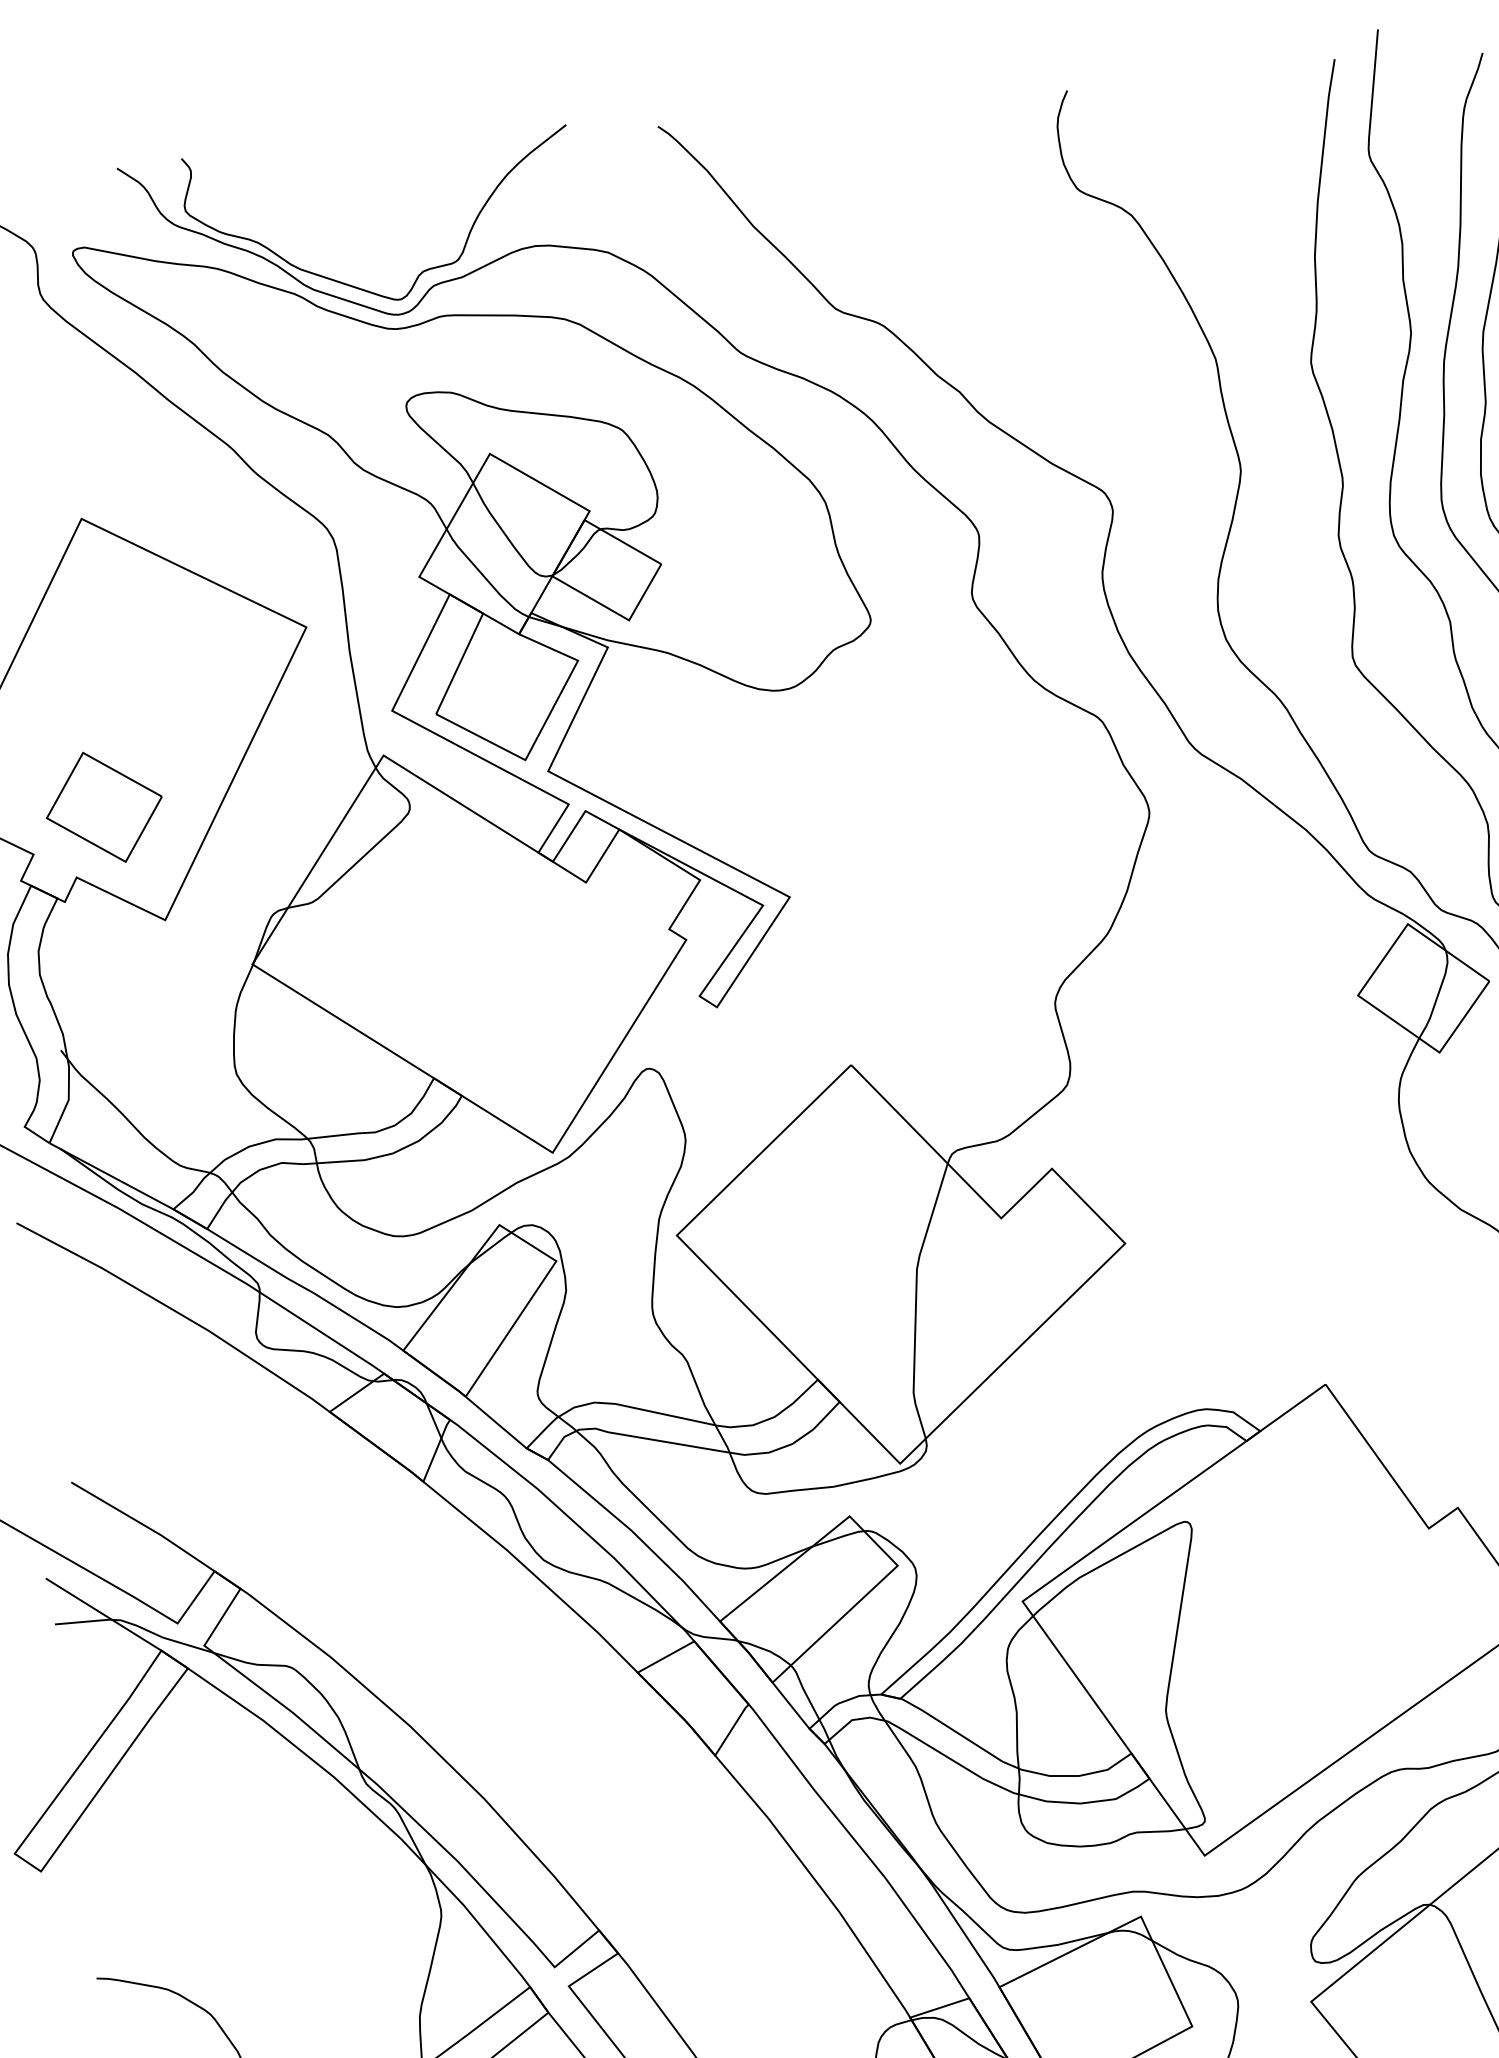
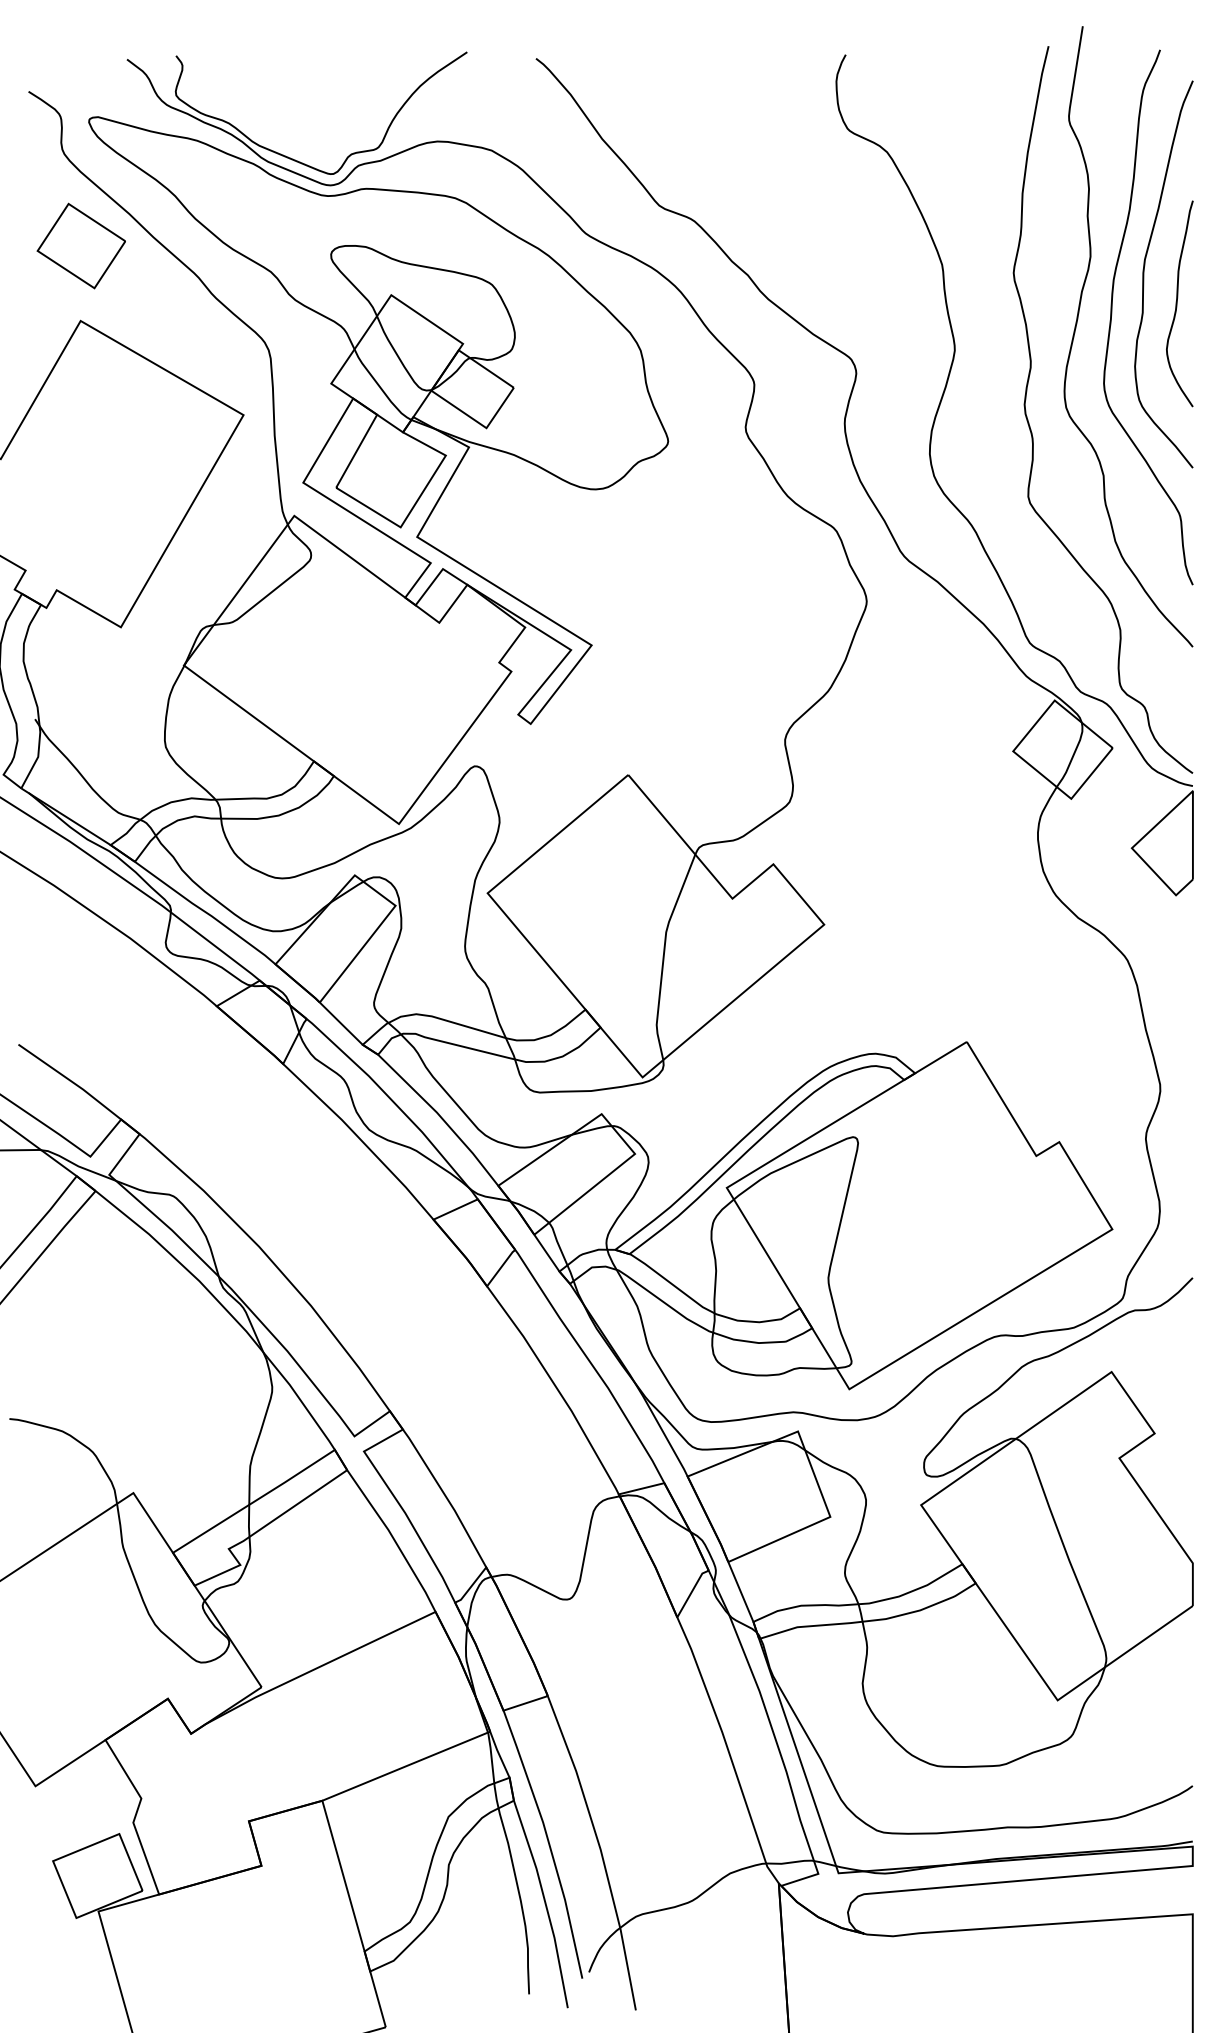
part: (102, 806) -> (80, 245), moved

